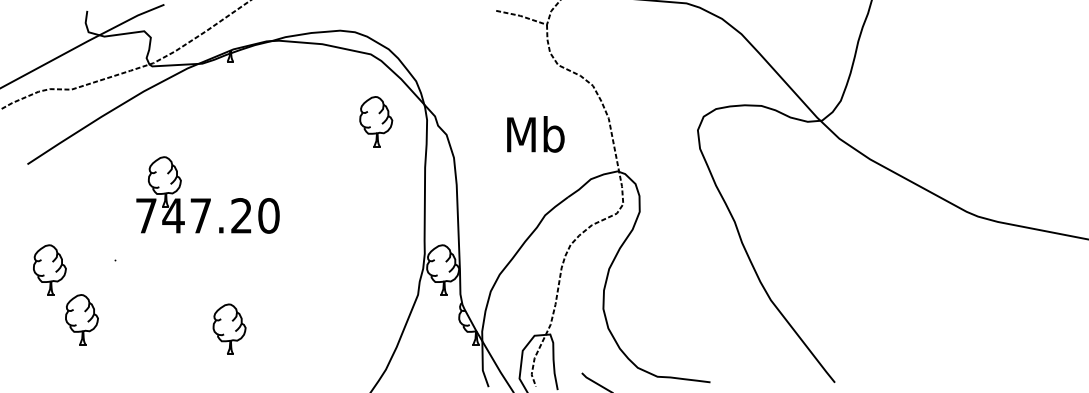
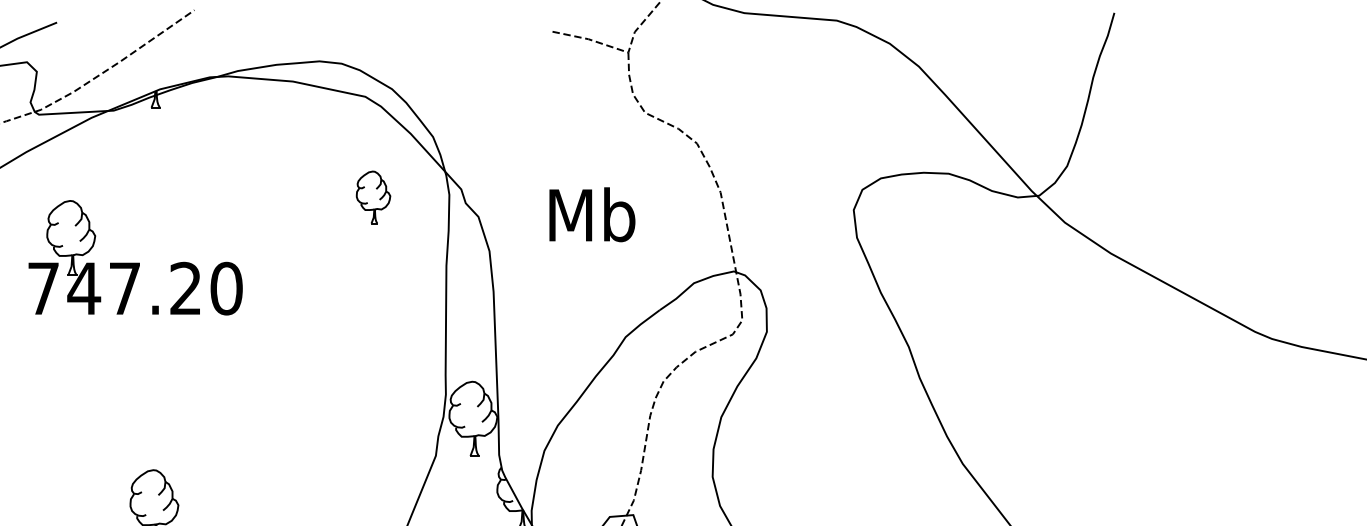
part: (376, 121) -> (373, 196), size x0.7
text: (535, 134) -> (591, 214), moved
part: (207, 194) -> (134, 256), moved

